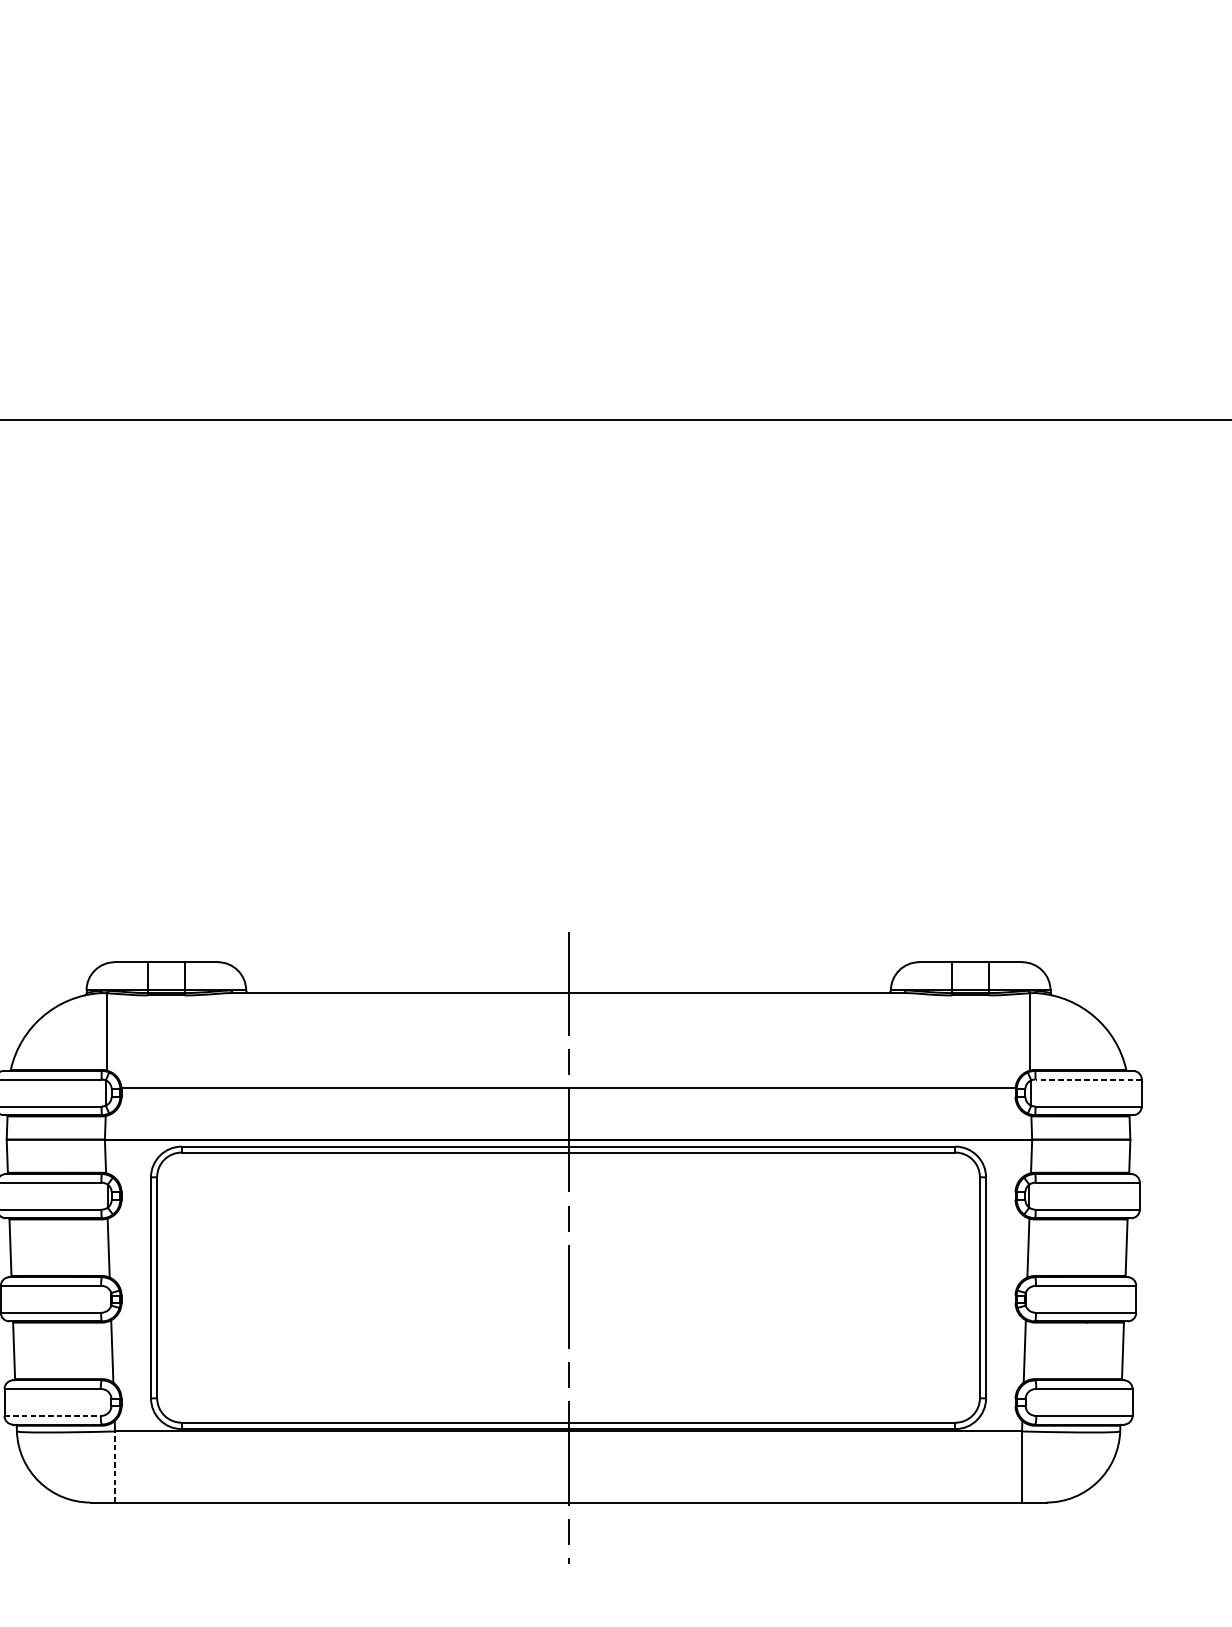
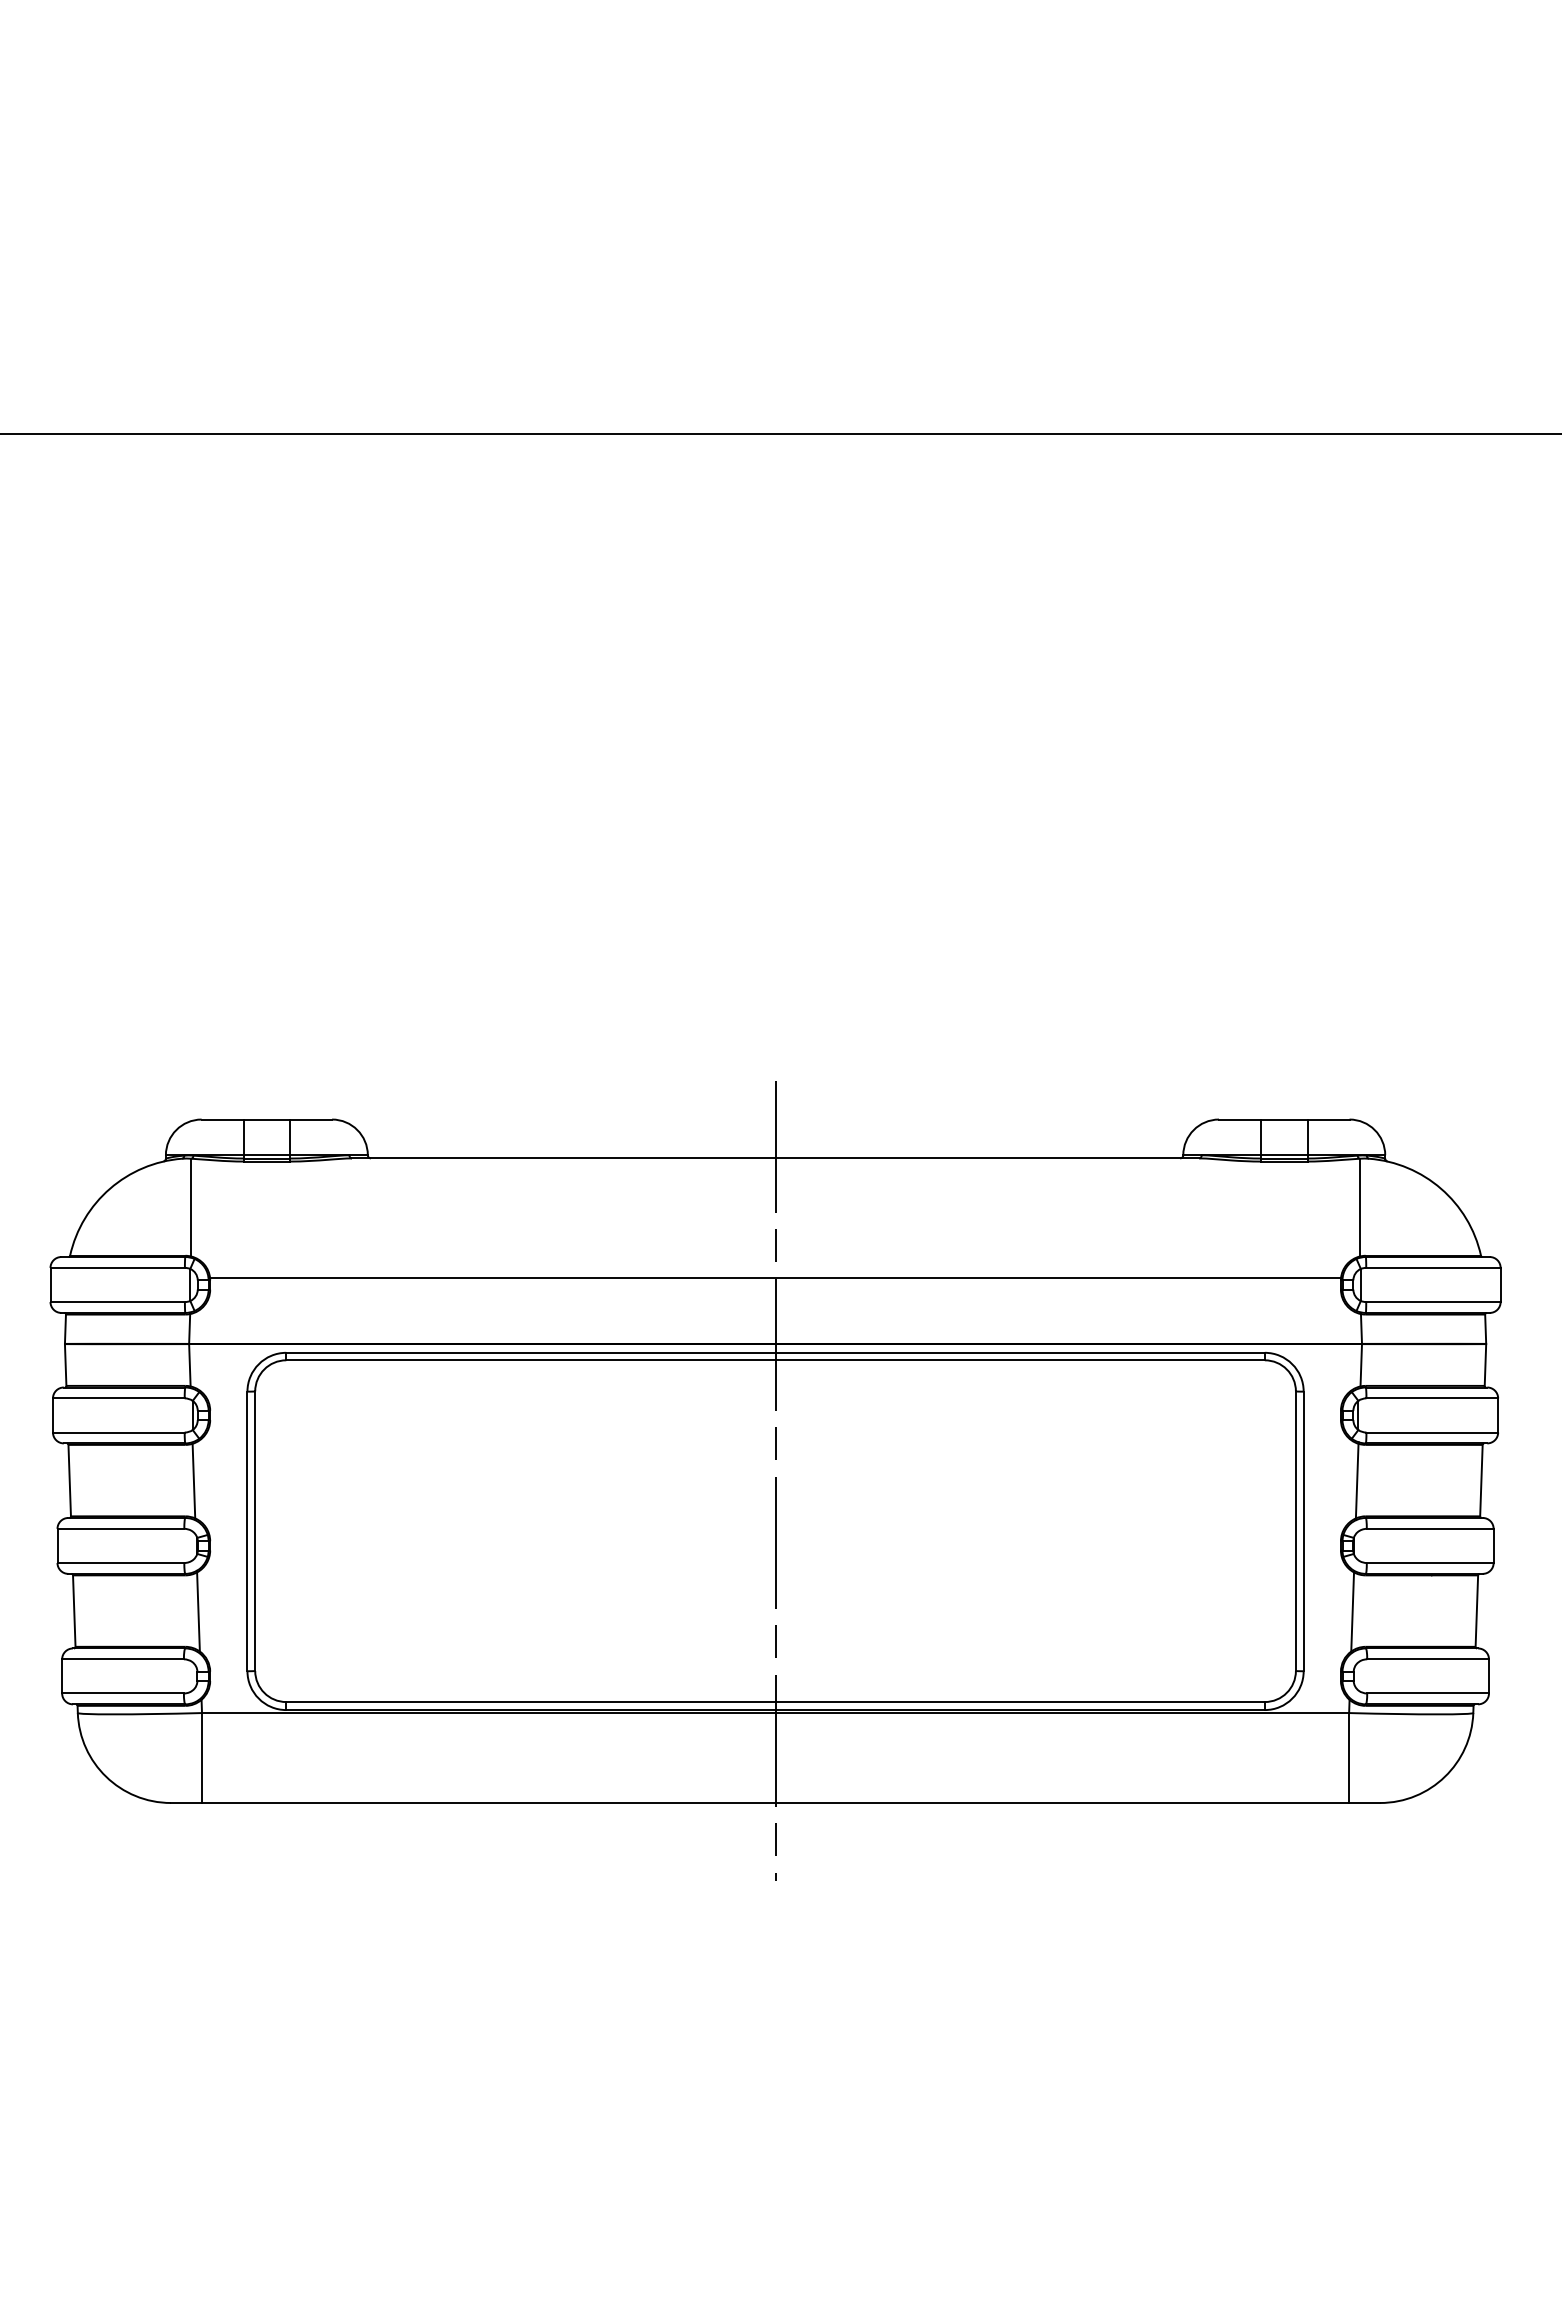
line: (1087, 1079) -> (1432, 1267), dashed -> solid
line: (53, 1415) -> (123, 1693), dashed -> solid
line: (115, 1467) -> (202, 1758), dashed -> solid

